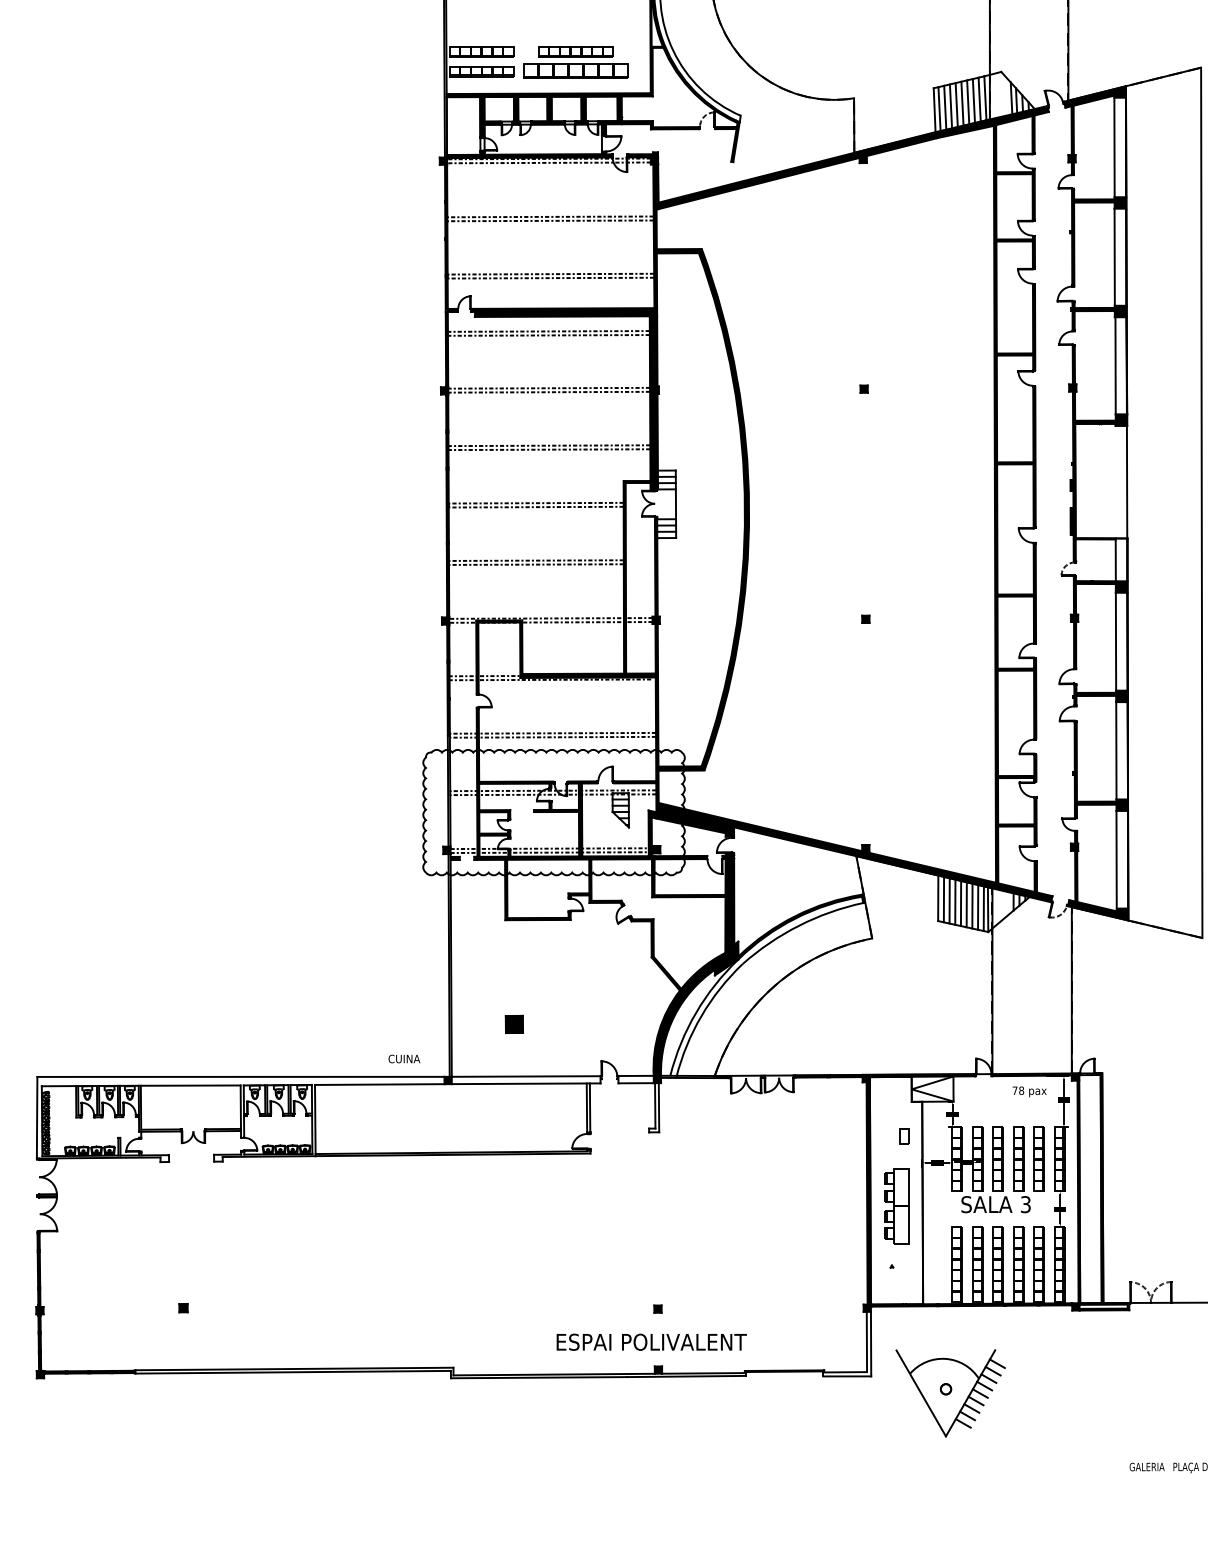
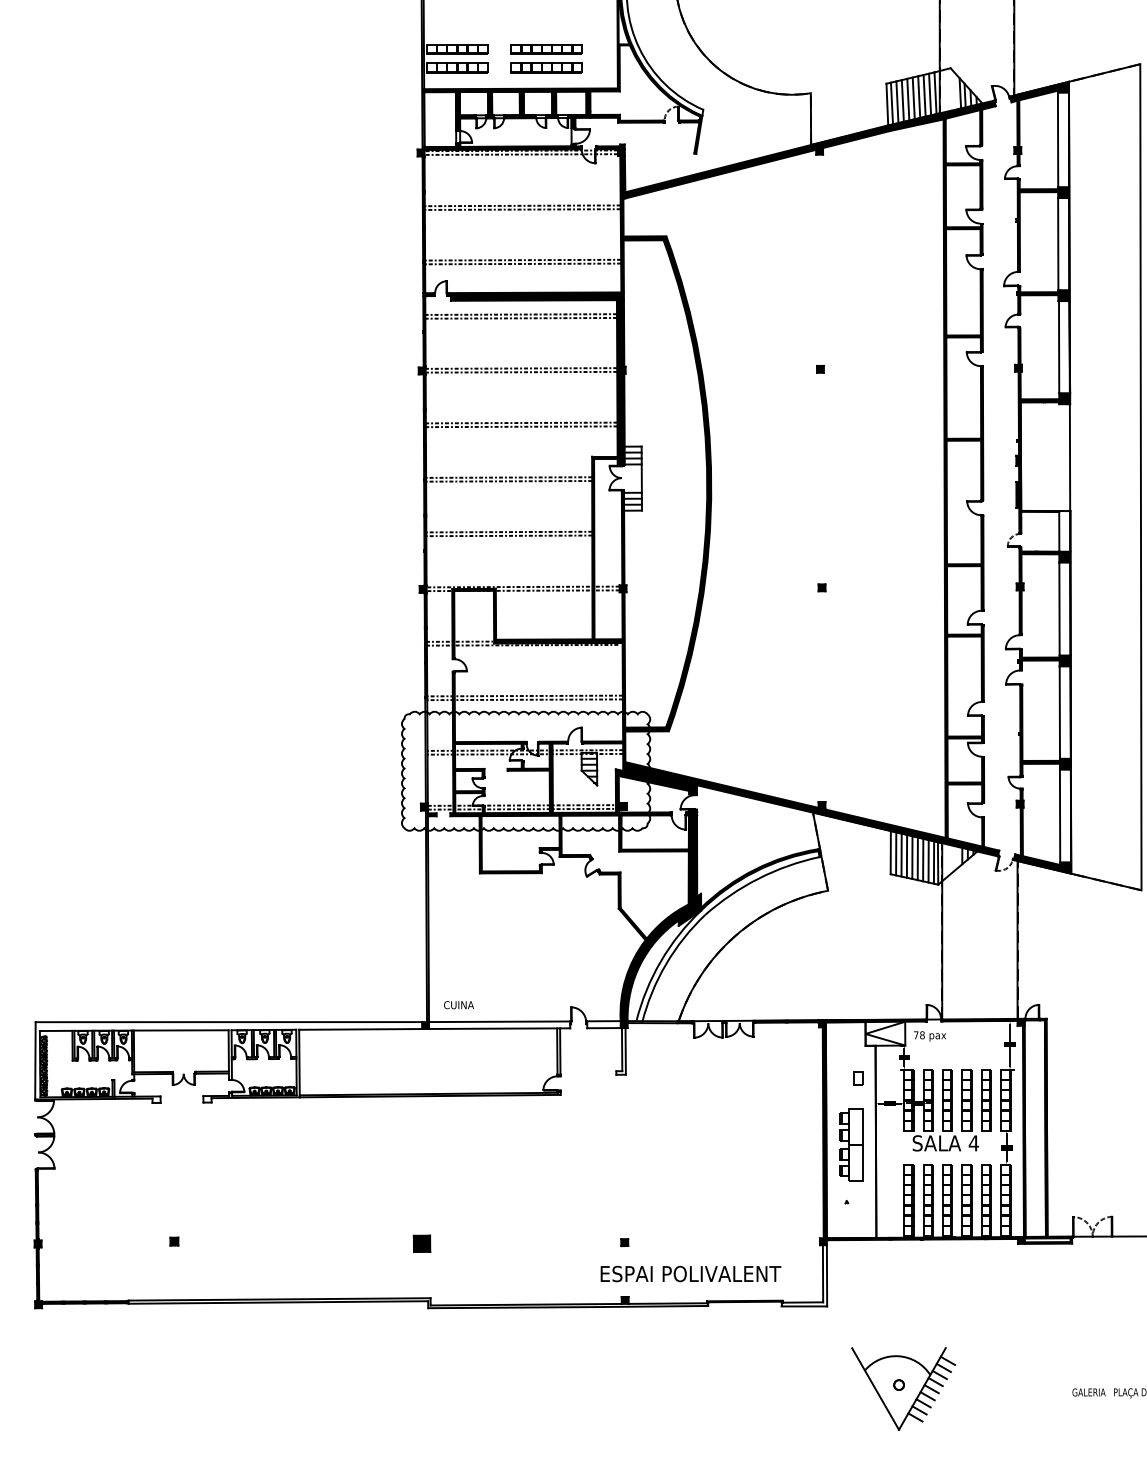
part: (575, 71) -> (546, 67), size x0.71
part: (513, 1024) -> (421, 1243), moved
text: (404, 1058) -> (459, 1004), moved
text: (1029, 1091) -> (929, 1035), moved
text: (1025, 1204) -> (973, 1143), 3 -> 4
text: (651, 1341) -> (690, 1273), moved
part: (950, 1393) -> (903, 1389), moved

